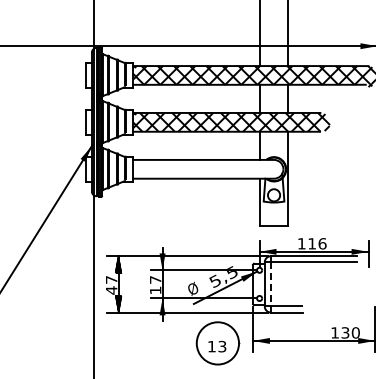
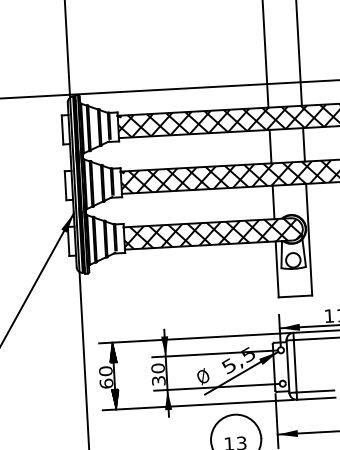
hatch: (207, 168) -> (212, 232), added
text: (111, 284) -> (105, 376), 47 -> 60
text: (155, 284) -> (158, 373), 17 -> 30
line: (270, 284) -> (294, 366), dashed -> solid

